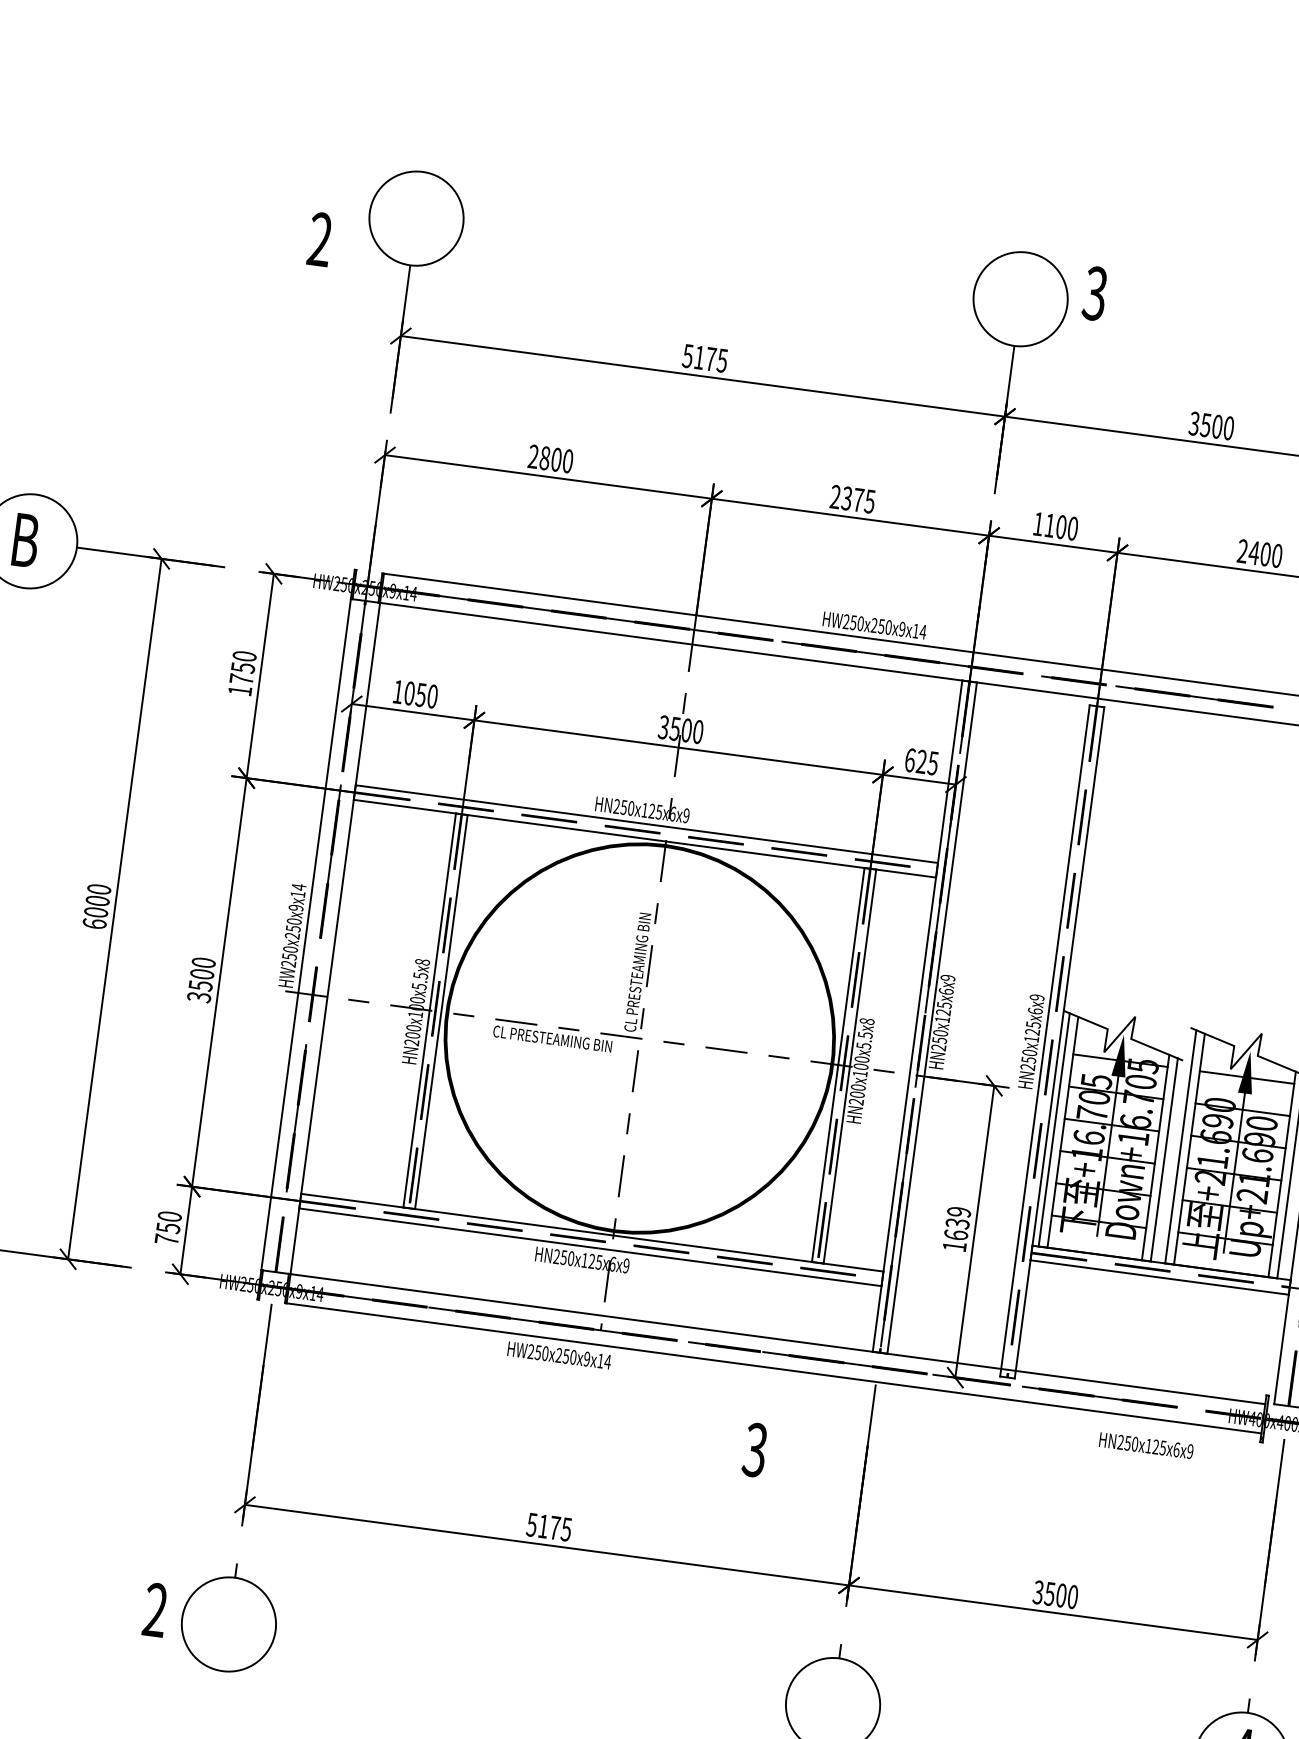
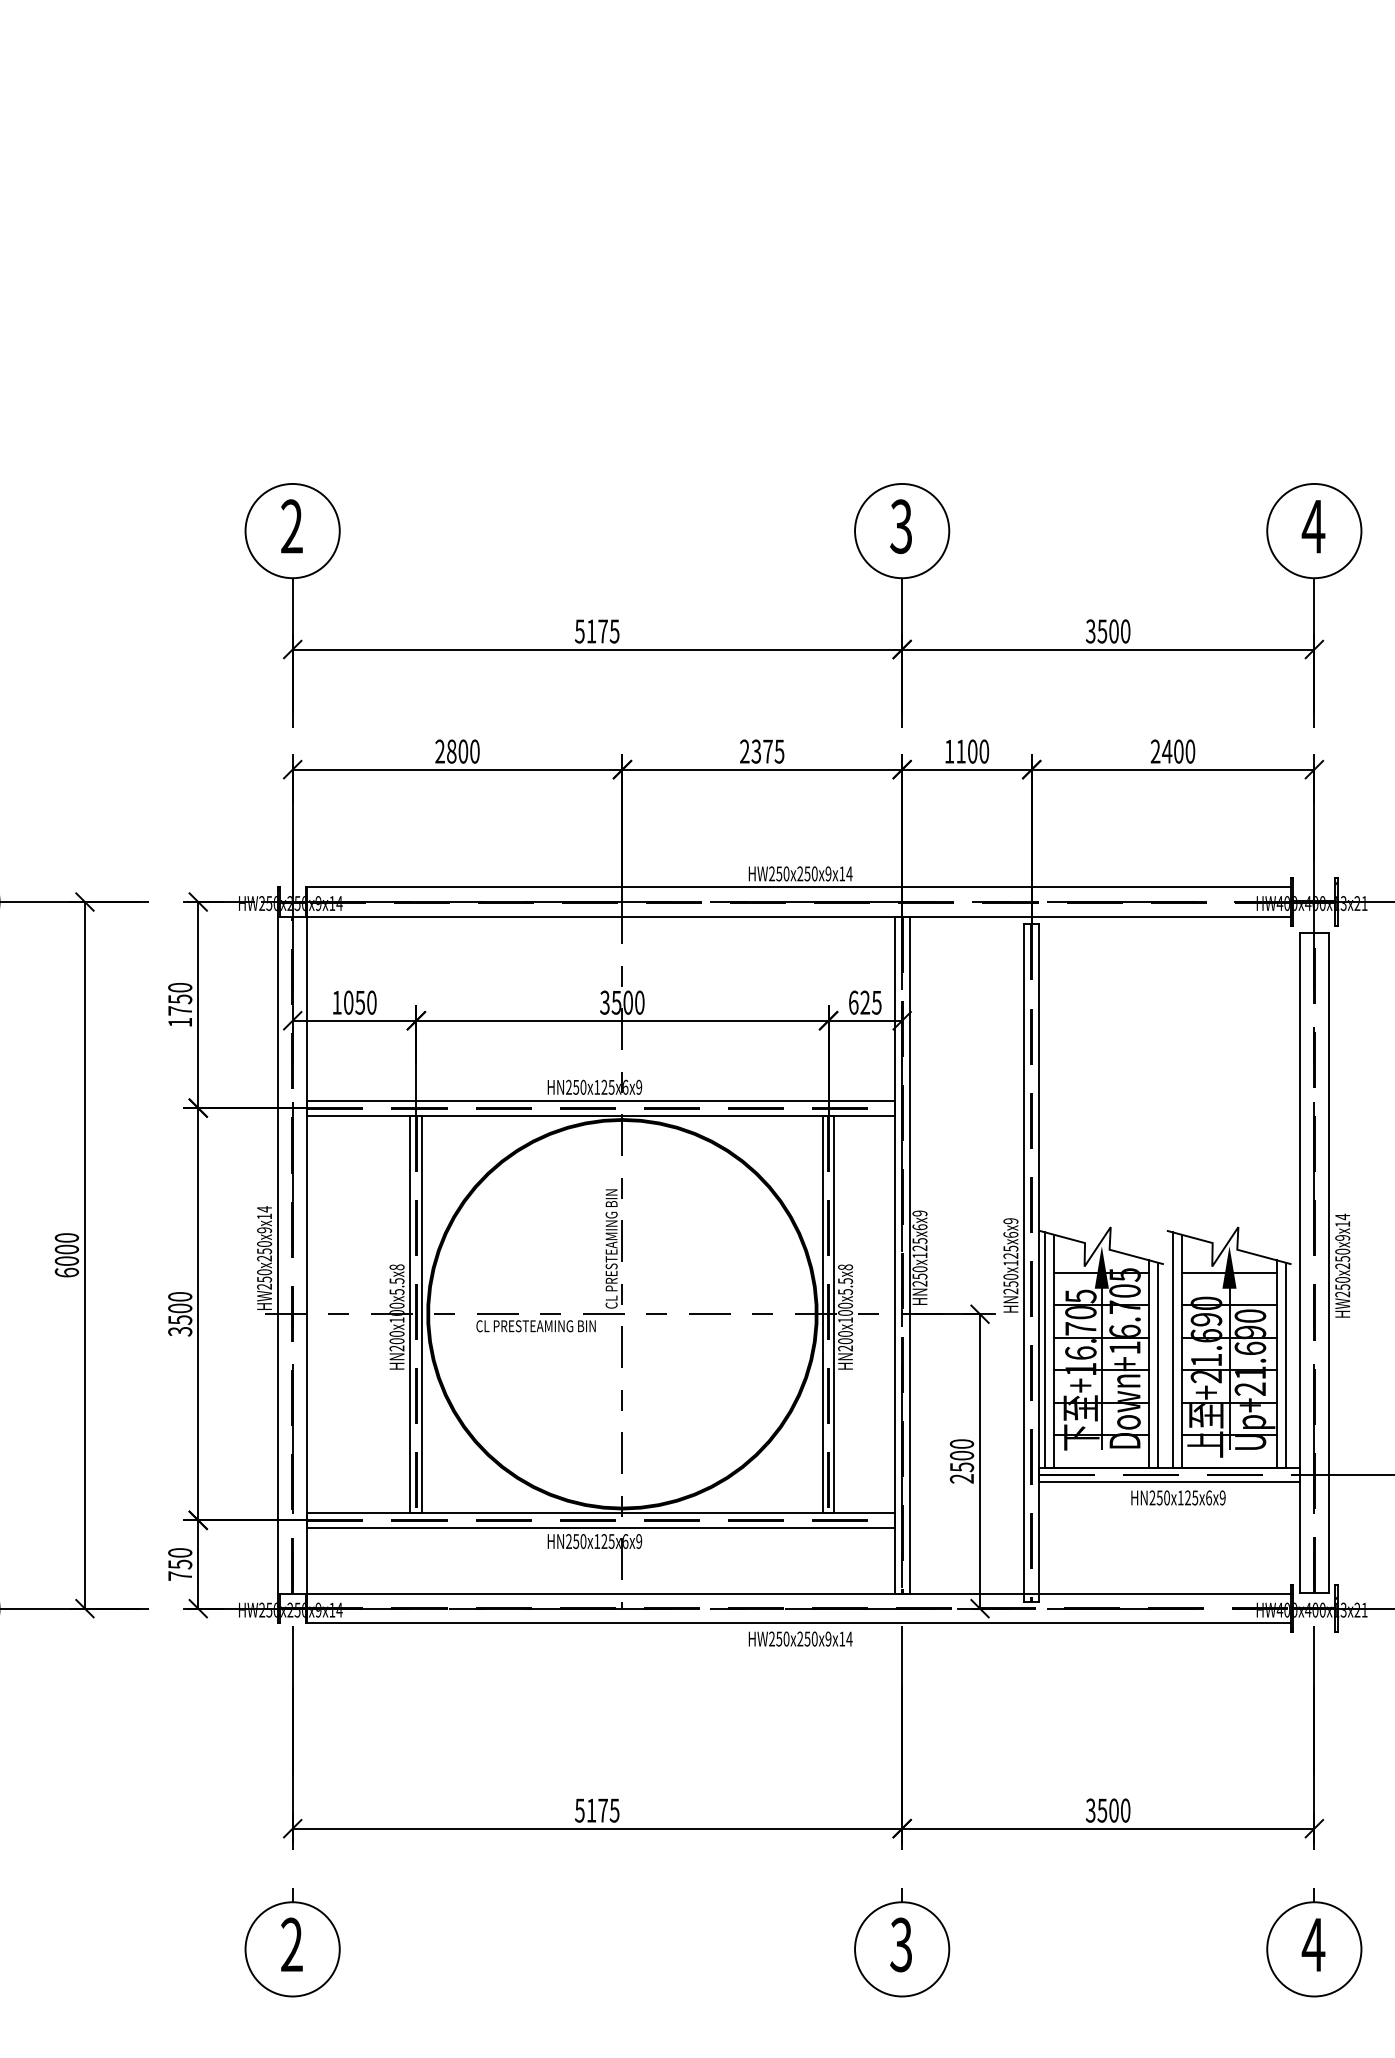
text: (319, 239) -> (291, 526), moved
text: (1094, 293) -> (900, 526), moved
text: (956, 1229) -> (961, 1461), 1639 -> 2500
text: (559, 1354) -> (800, 1638), moved
text: (1146, 1445) -> (1178, 1497), moved
text: (754, 1449) -> (900, 1944), moved
text: (155, 1609) -> (291, 1944), moved

